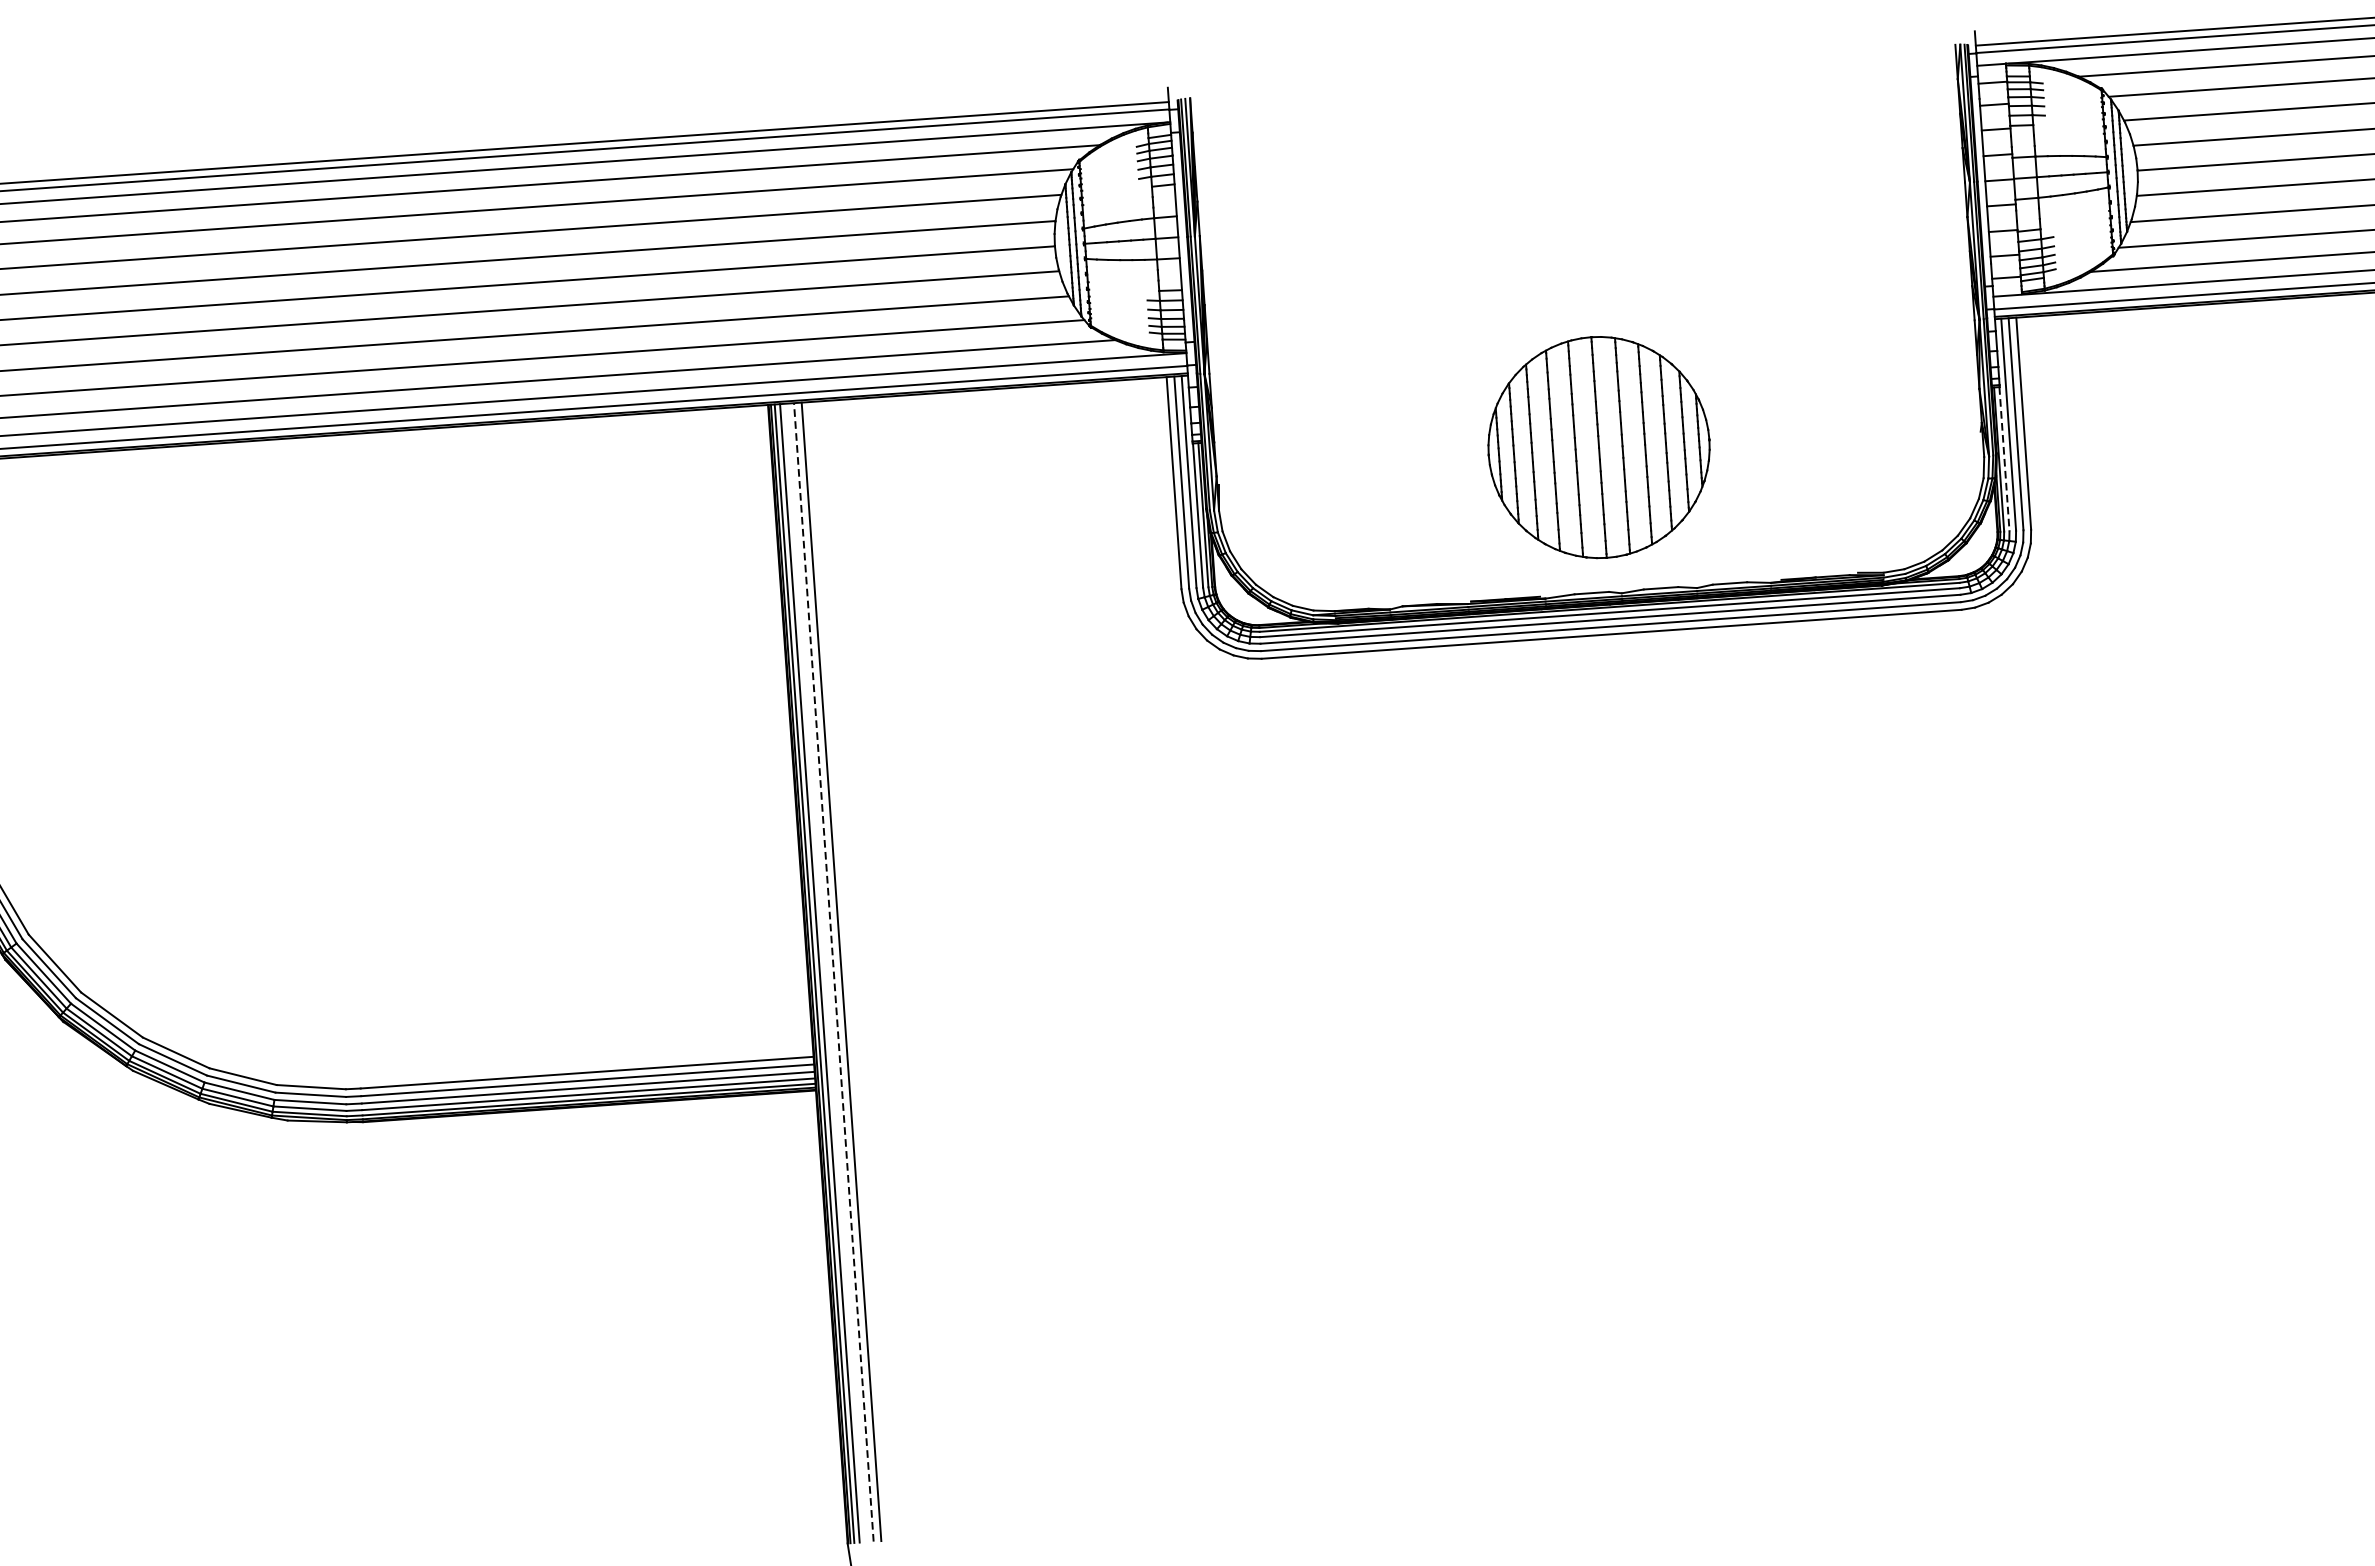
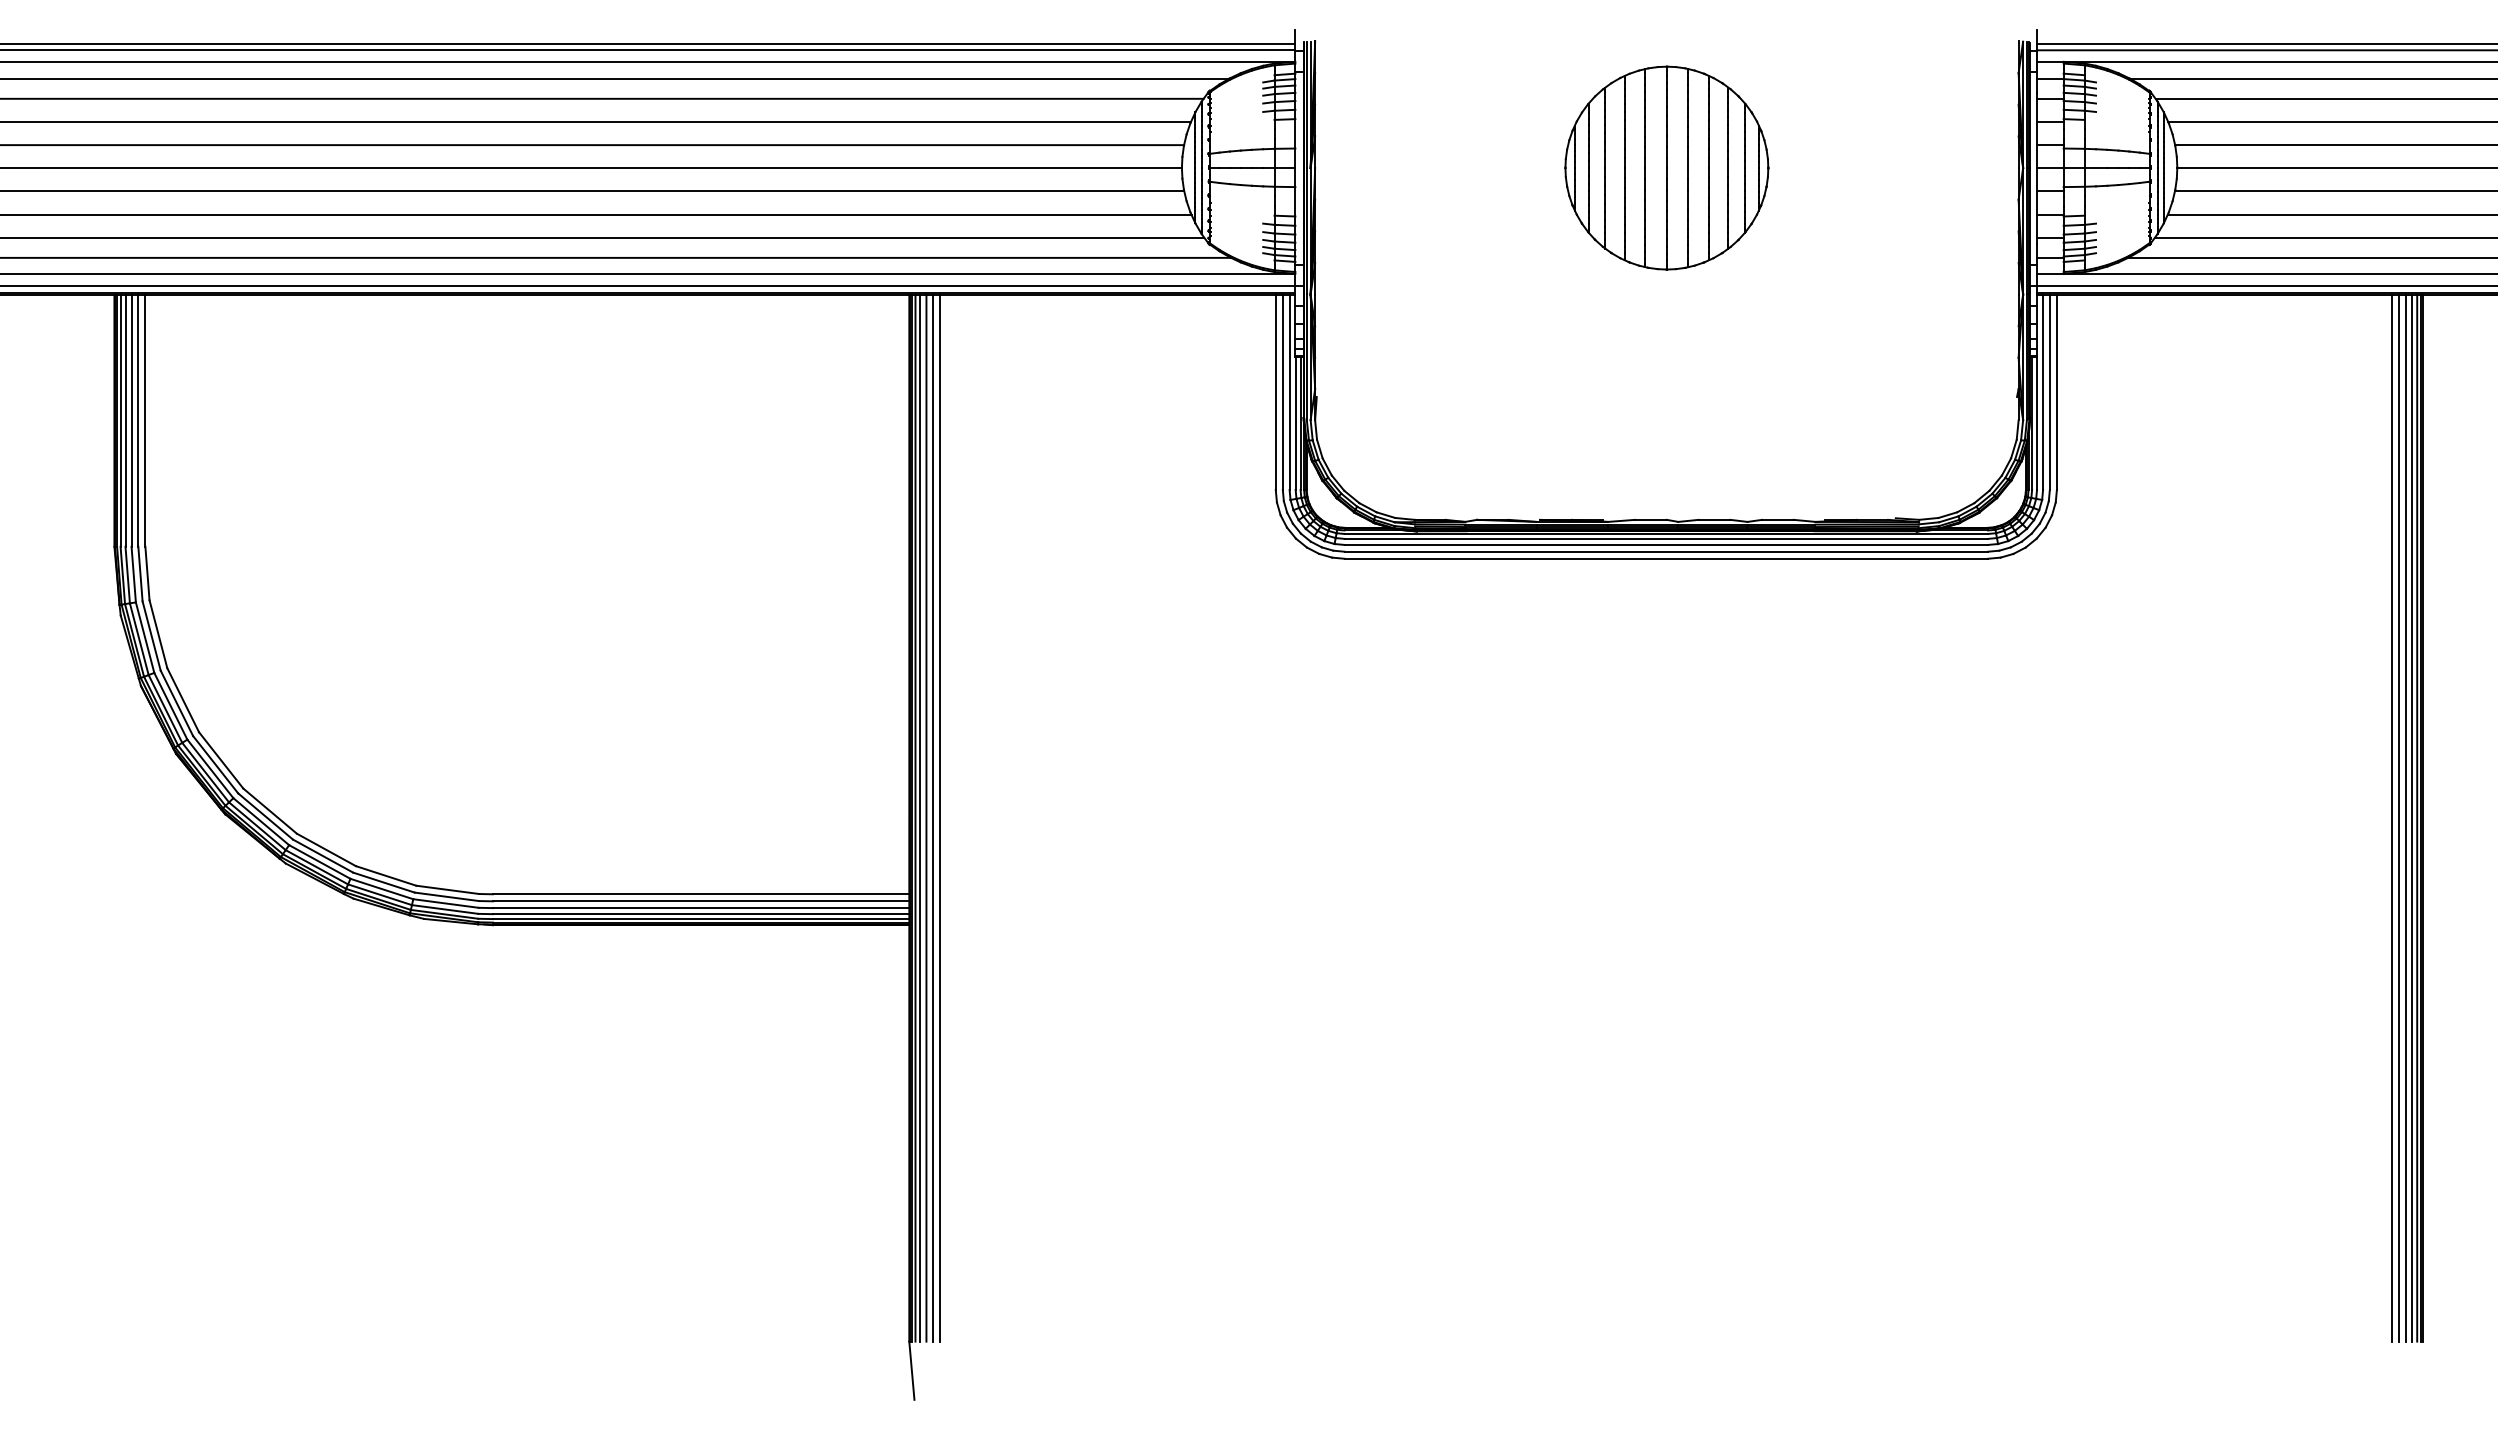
part: (1598, 446) -> (1666, 167), moved
line: (2005, 460) -> (2037, 424), dashed -> solid
line: (834, 971) -> (933, 817), dashed -> solid
line: (826, 973) -> (926, 818), added

